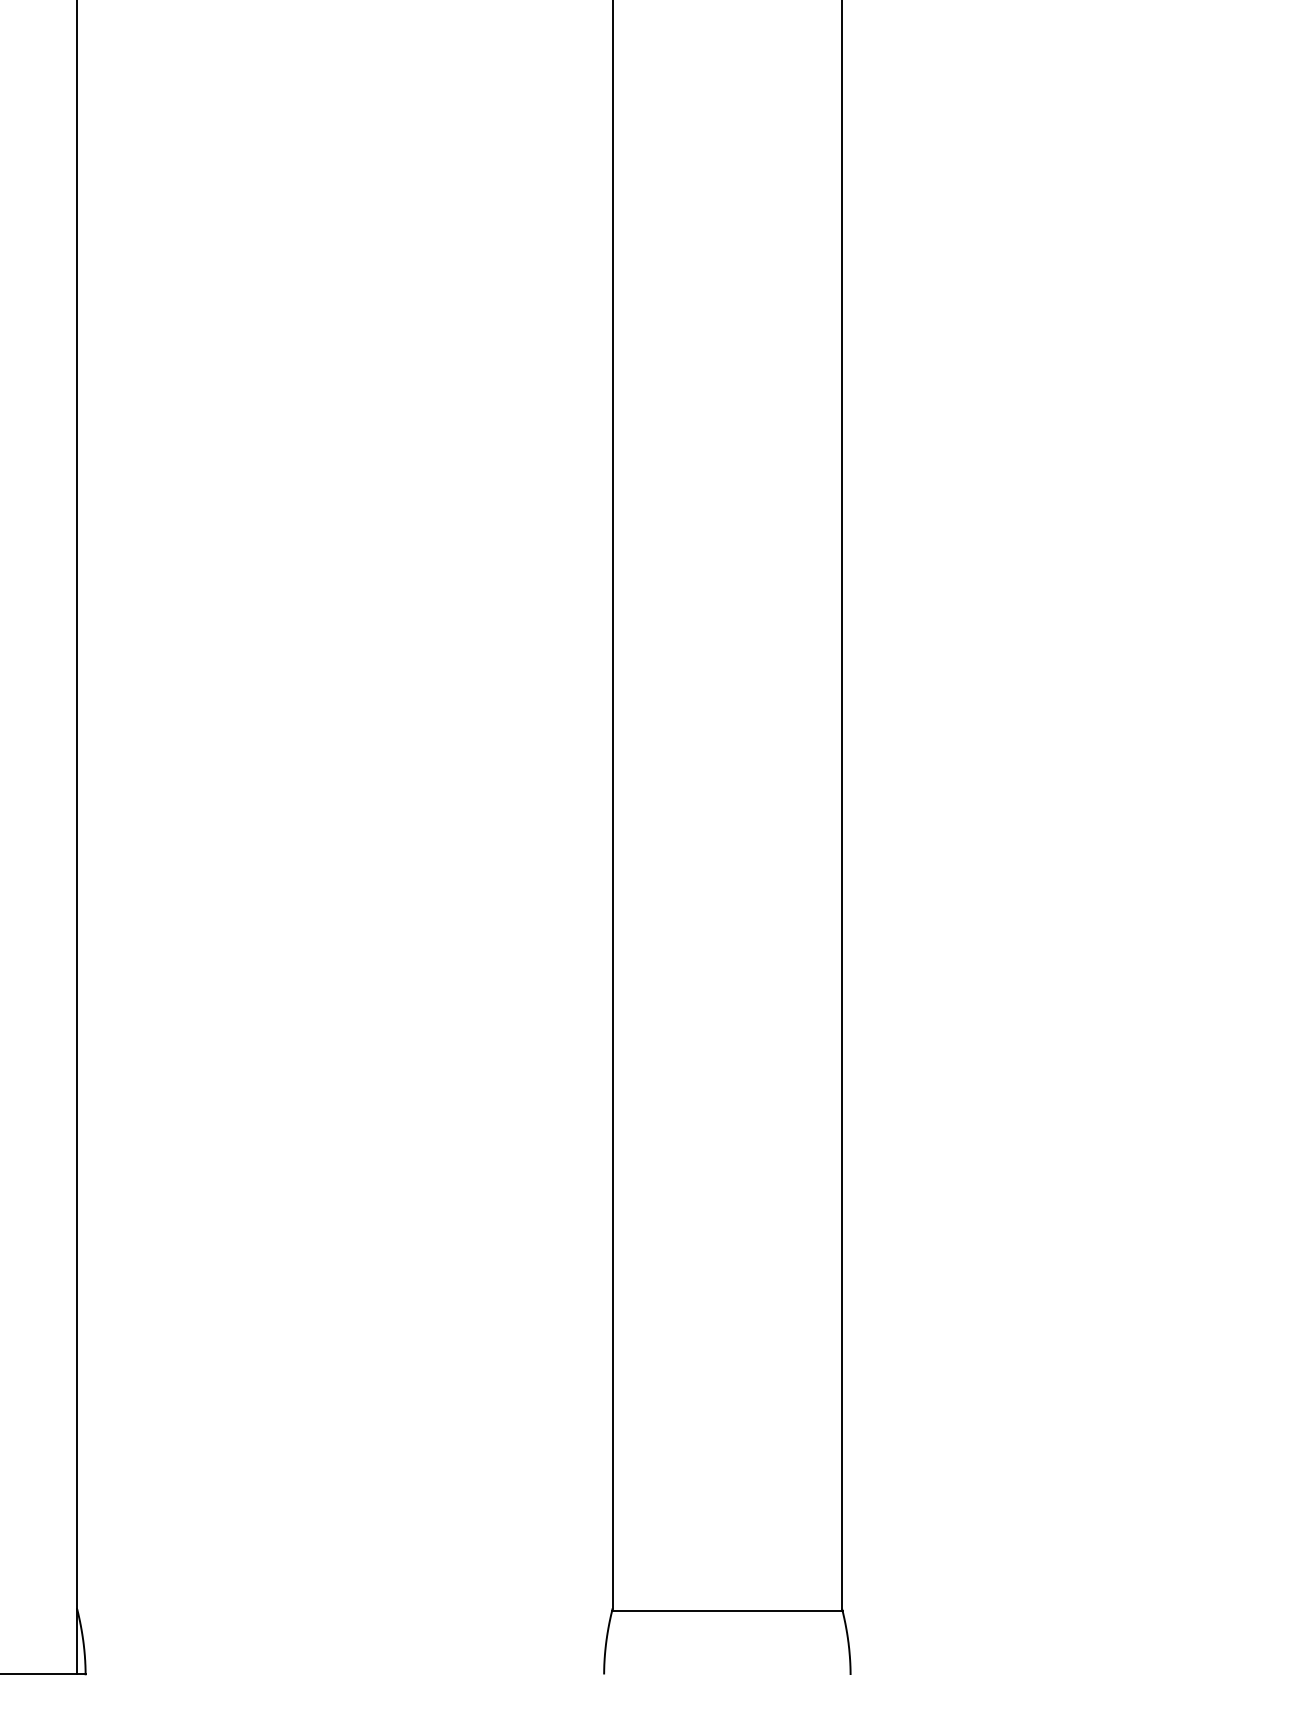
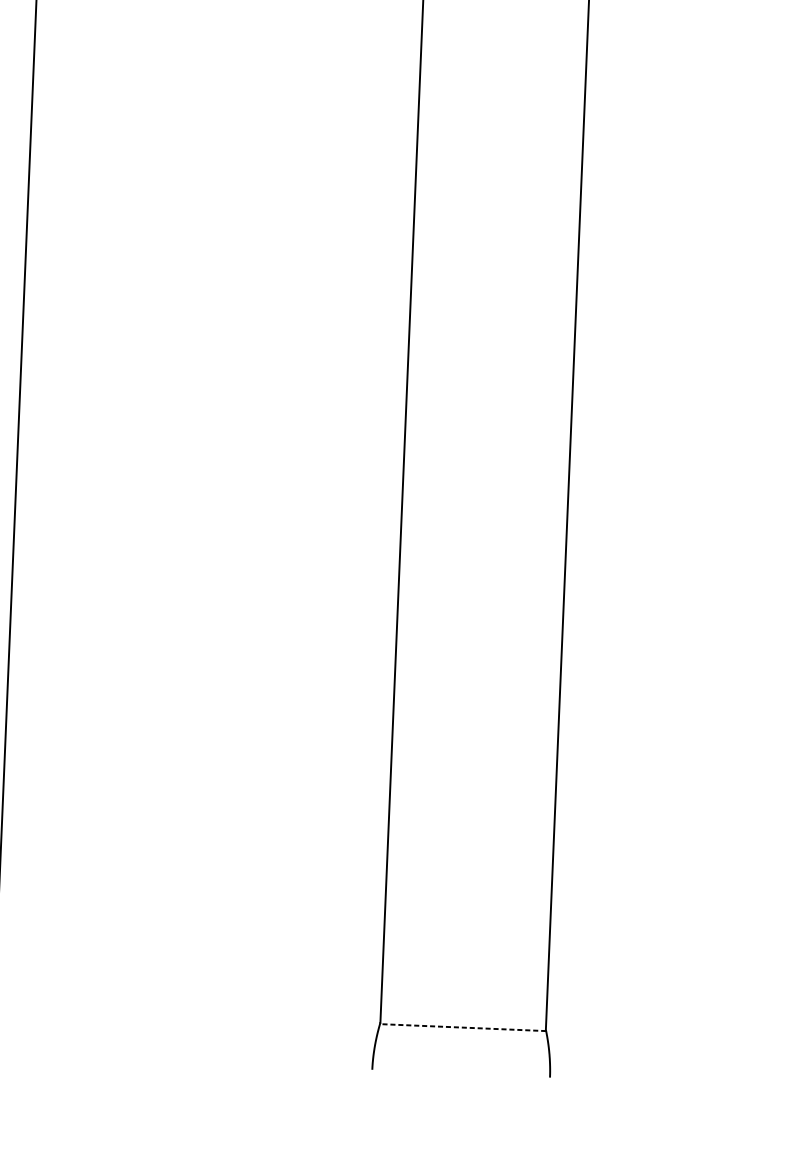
line: (726, 1610) -> (462, 1027), solid -> dashed

